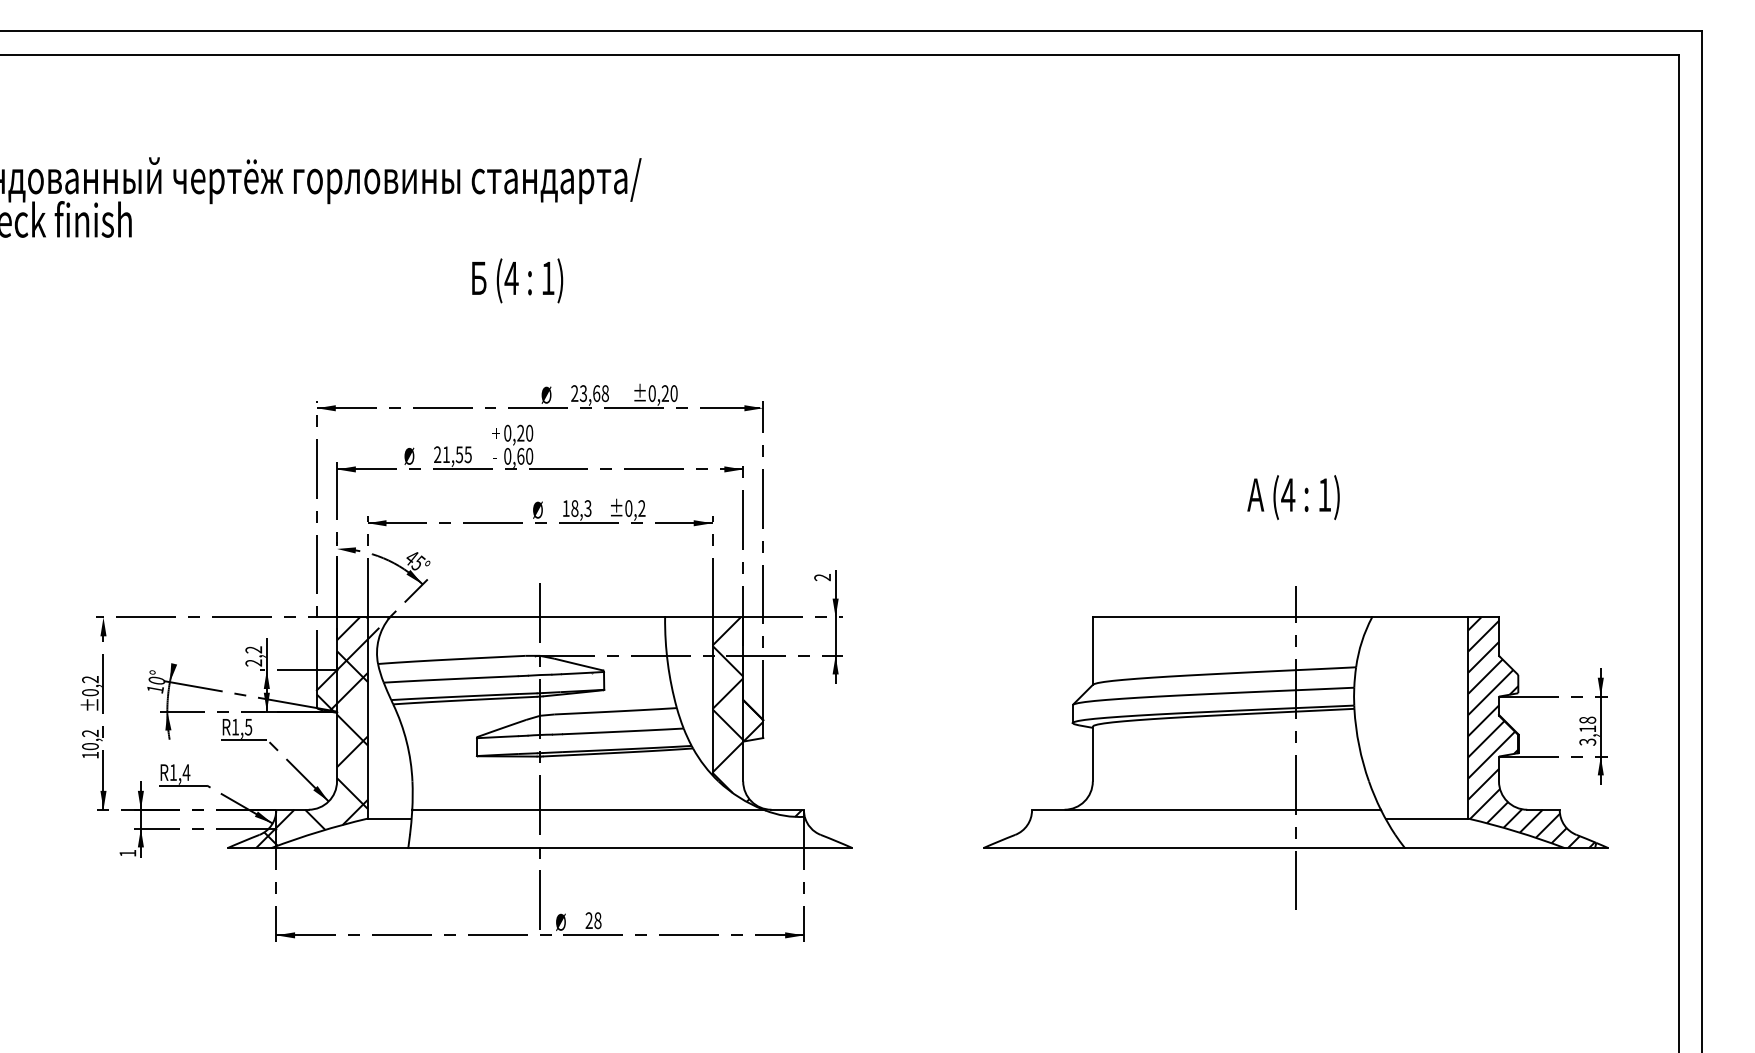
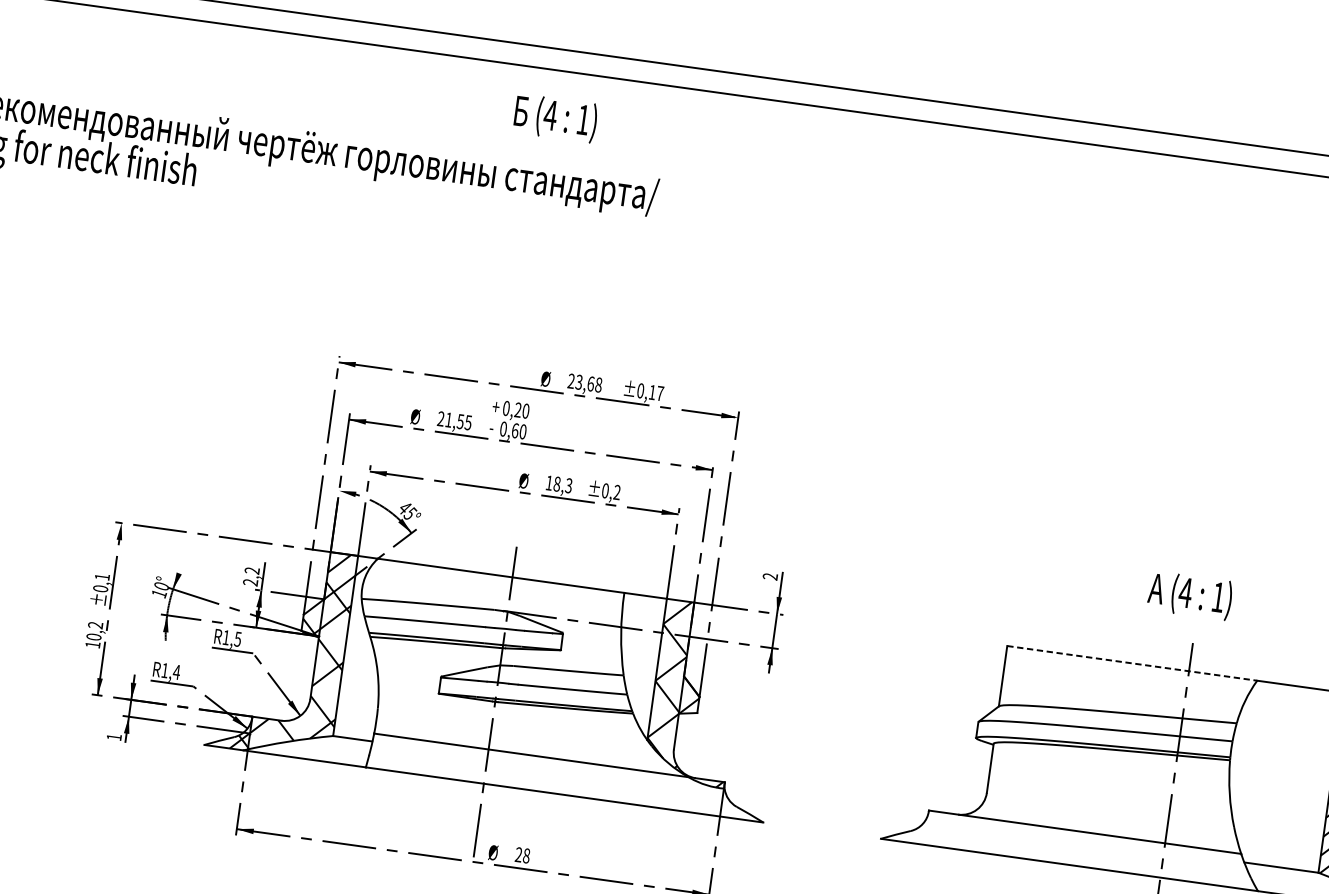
text: (517, 280) -> (555, 118), moved
text: (669, 393) -> (656, 392), ±0,20 -> ±0,17
text: (1293, 497) -> (1190, 595), moved
line: (1232, 617) -> (1132, 663), solid -> dashed
text: (90, 679) -> (102, 577), ±0,2 -> ±0,1

